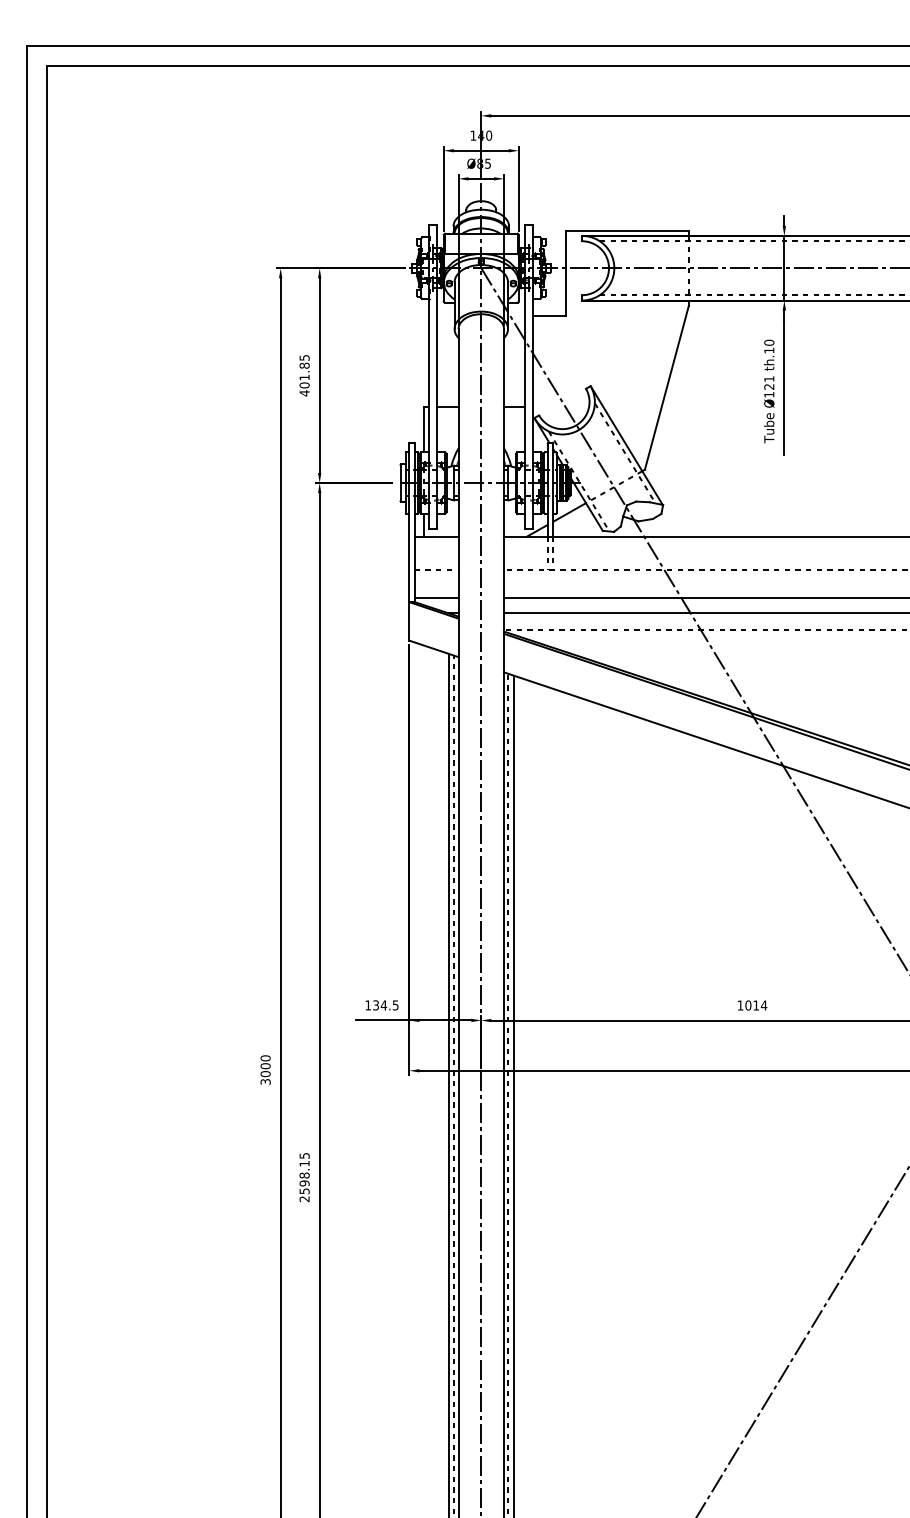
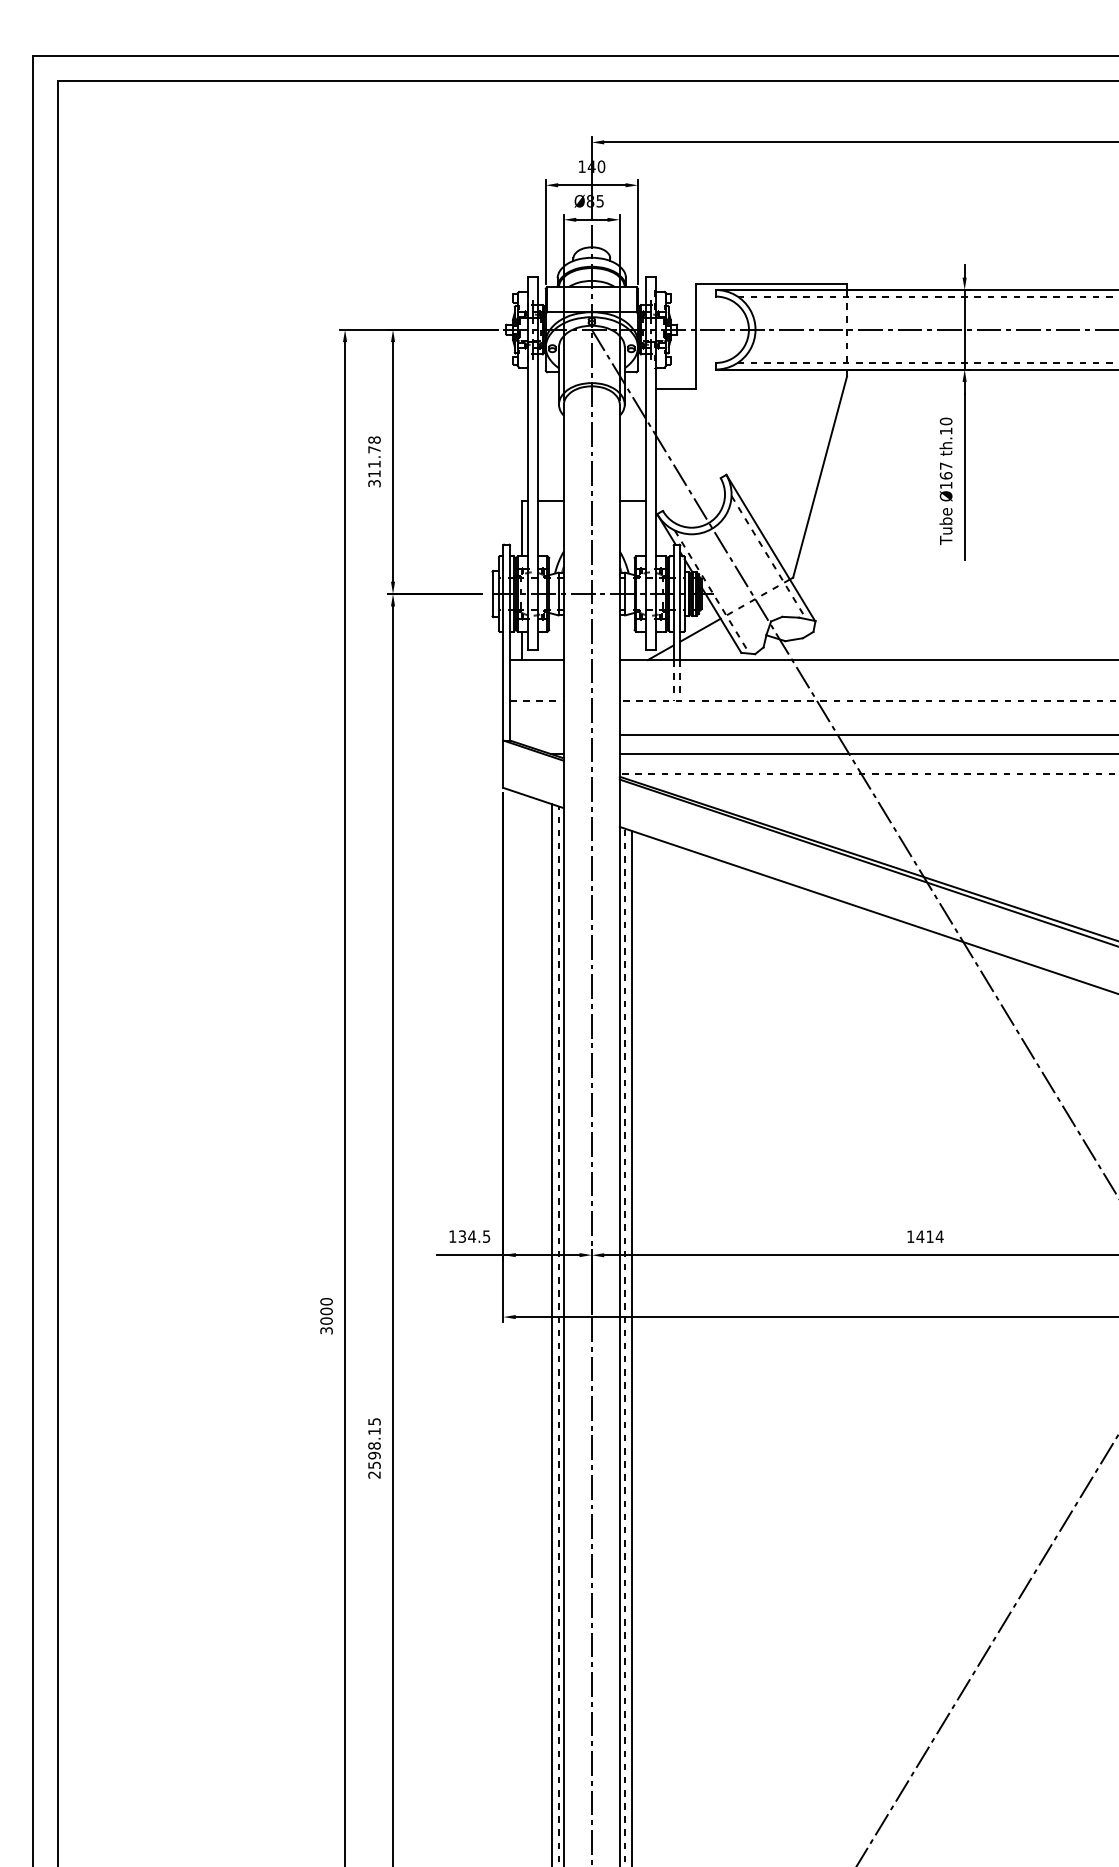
text: (304, 375) -> (374, 461), 401.85 -> 311.78
text: (768, 382) -> (945, 470), Ø121 -> Ø167
line: (436, 598) -> (536, 735), removed
text: (748, 1005) -> (920, 1236), 1014 -> 1414

